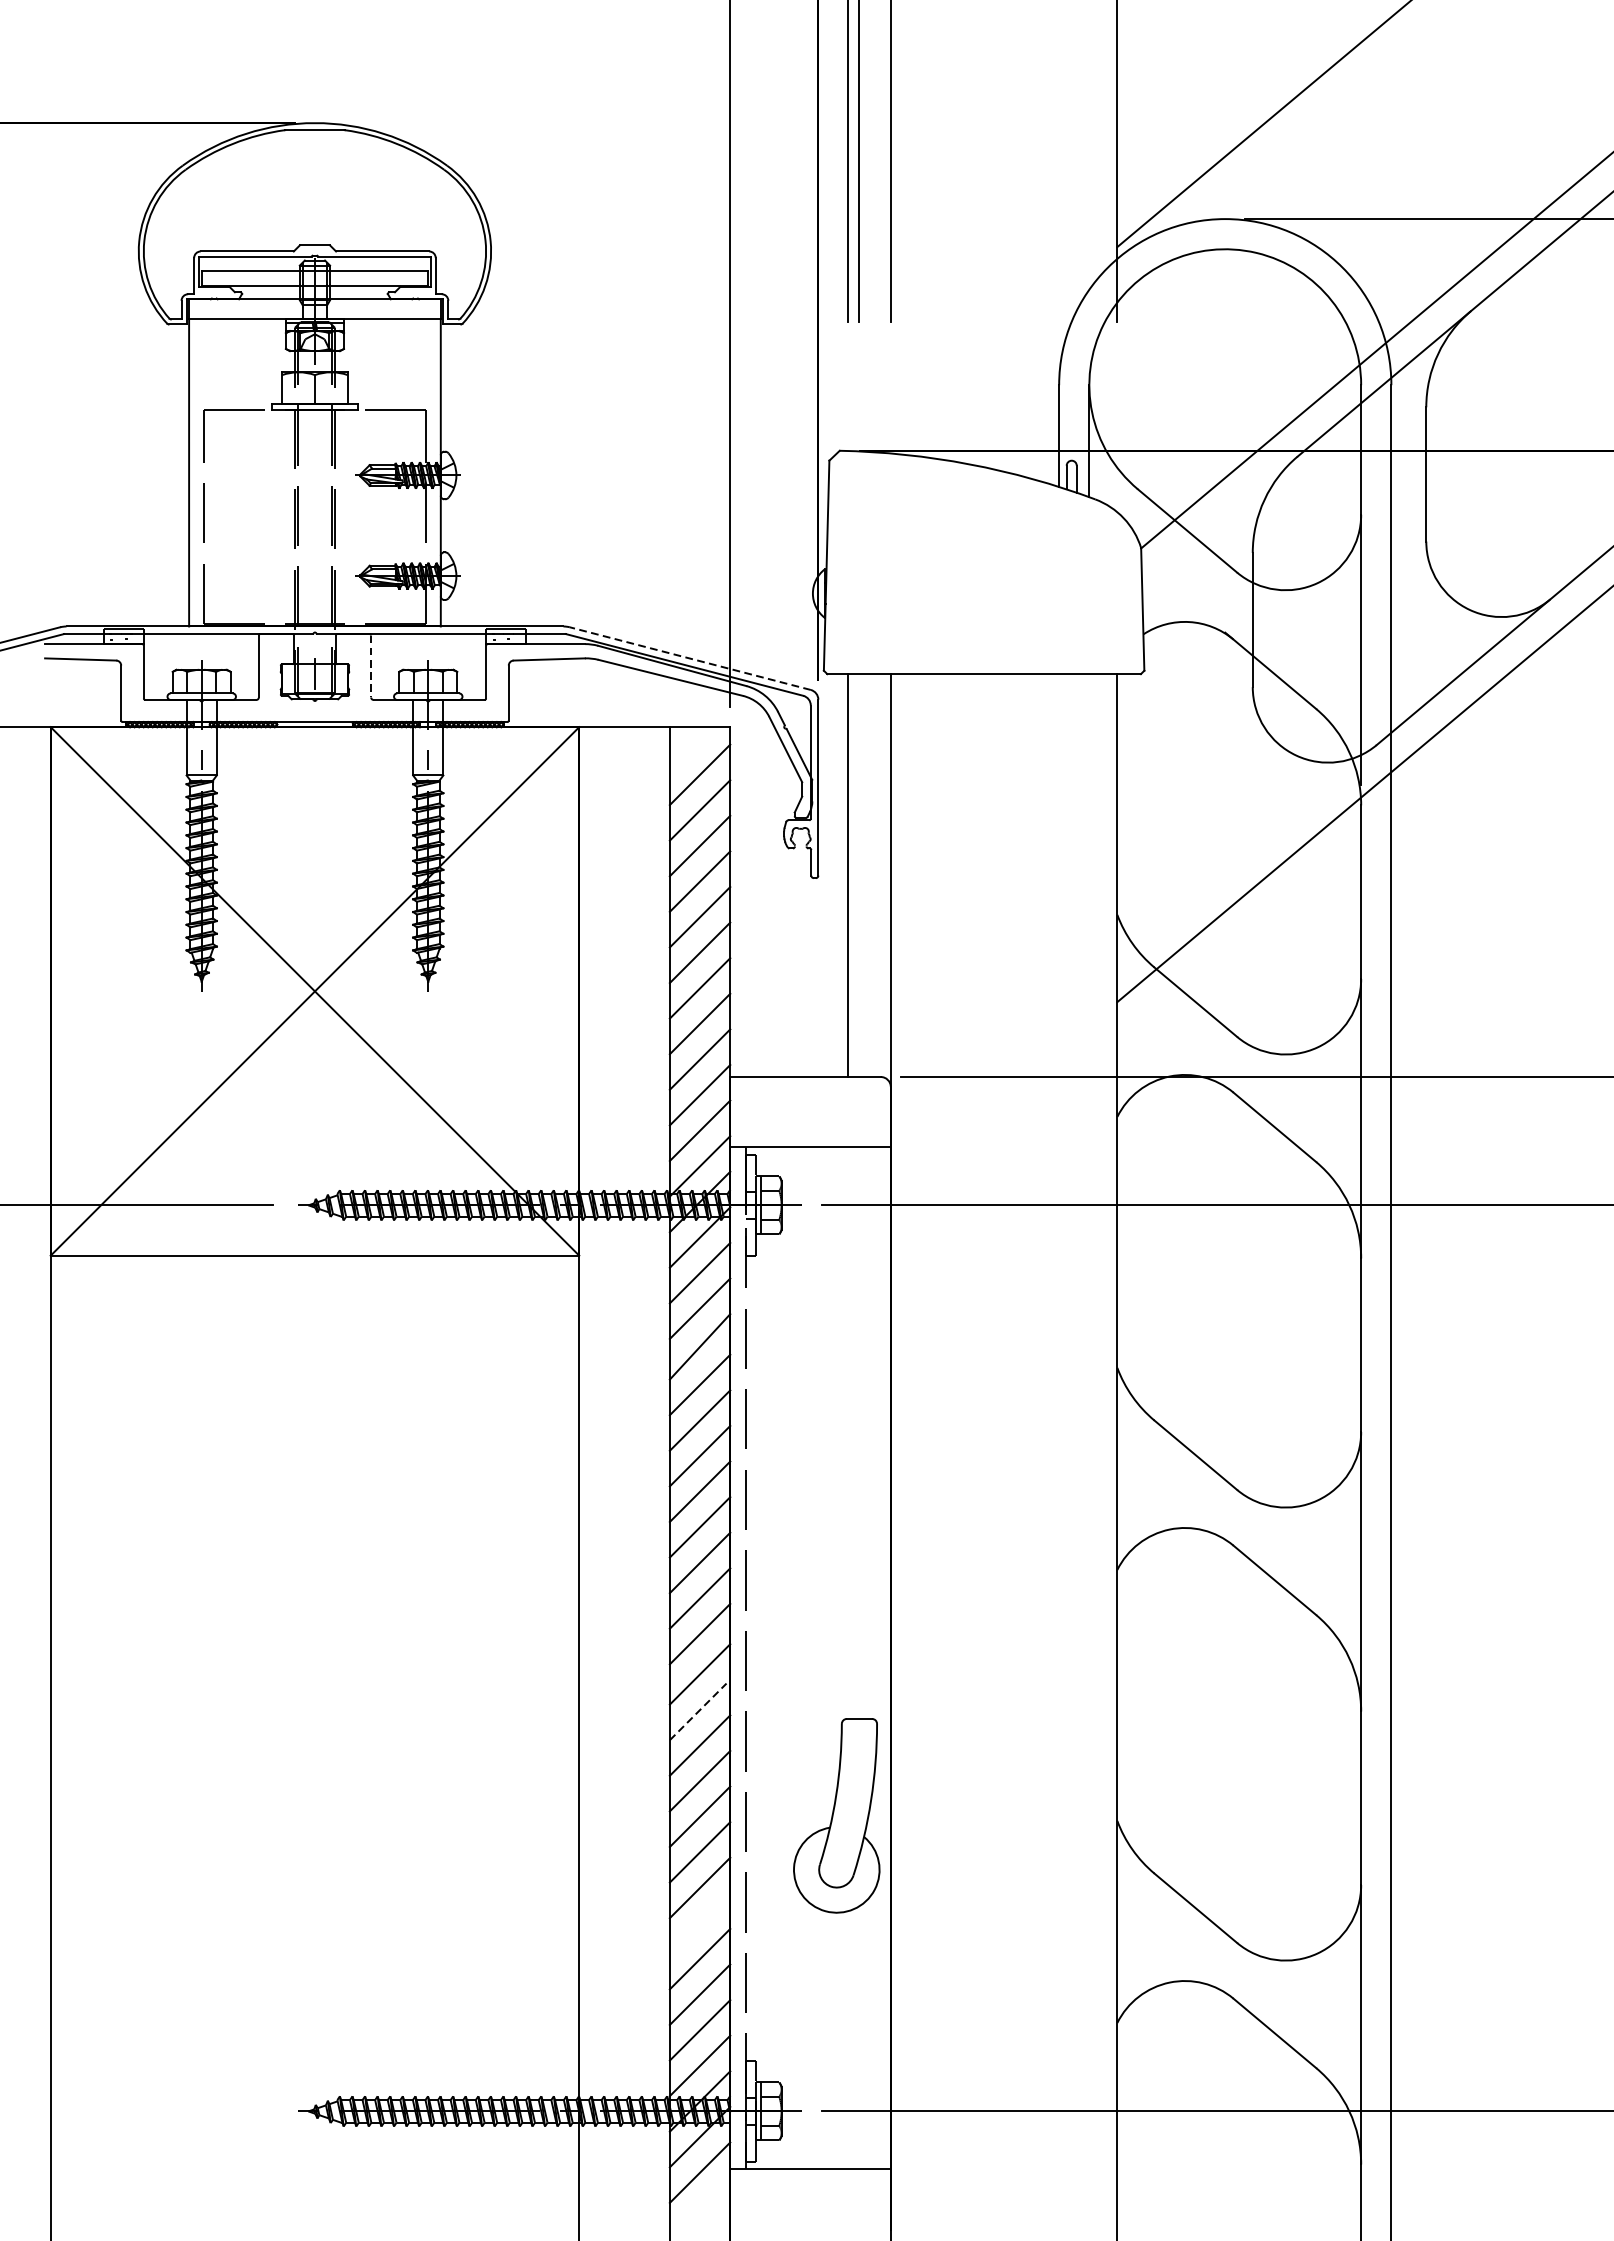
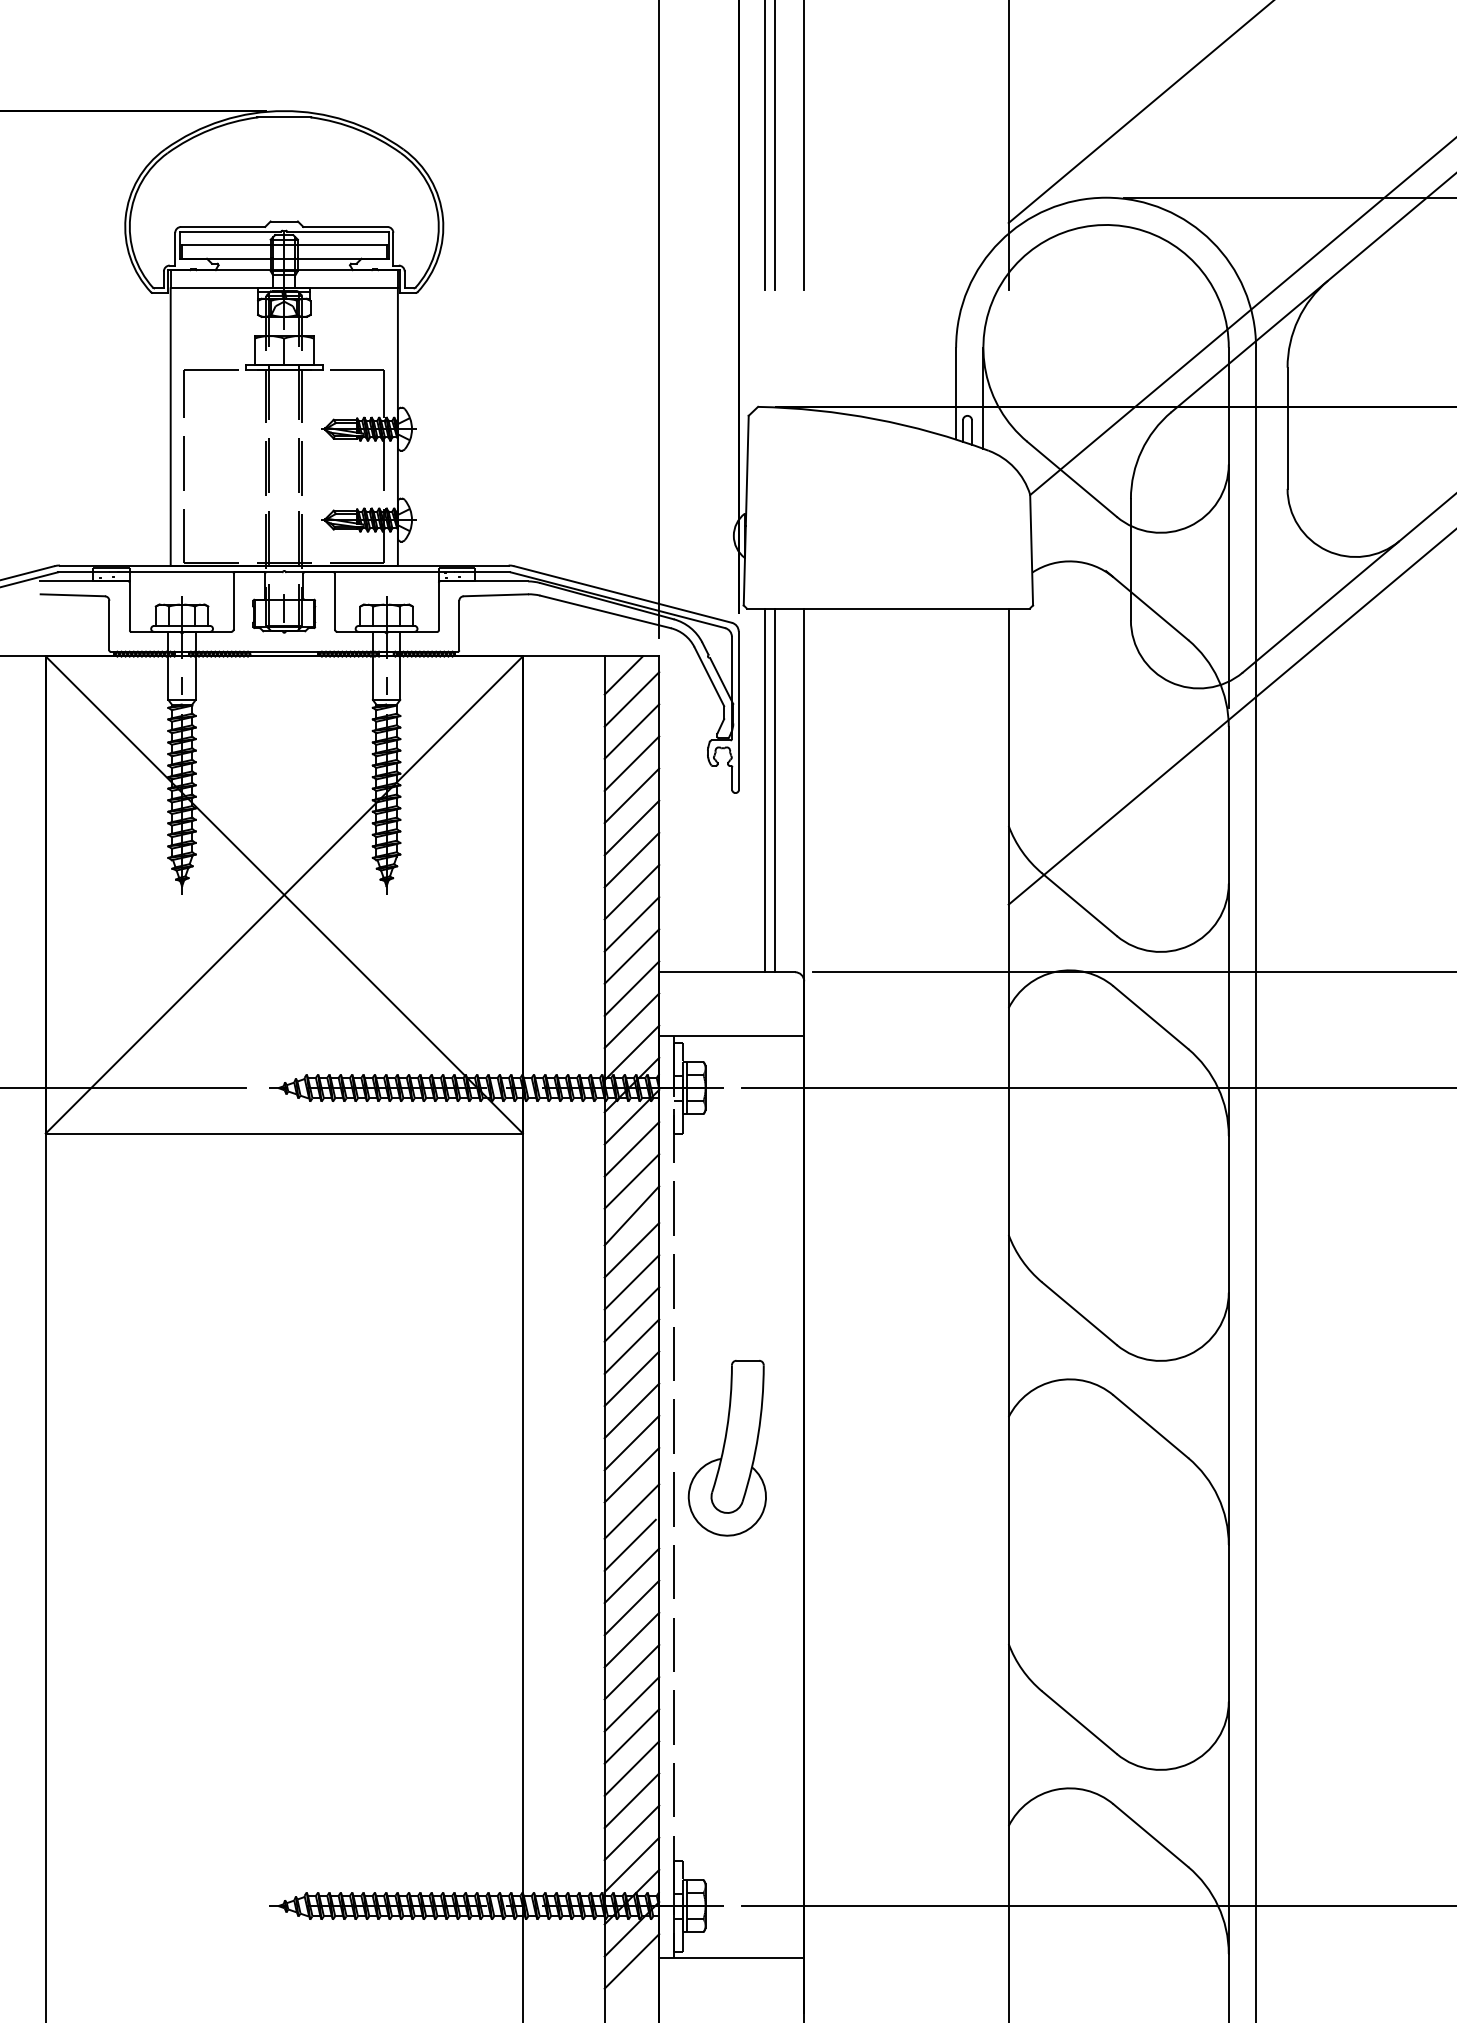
line: (689, 658) -> (622, 594), dashed -> solid
line: (371, 666) -> (335, 601), dashed -> solid
line: (690, 748) -> (623, 675), added
line: (859, 875) -> (775, 790), added
line: (698, 1712) -> (630, 1545), dashed -> solid
part: (835, 1815) -> (726, 1447), moved
line: (699, 1923) -> (631, 1736), added

